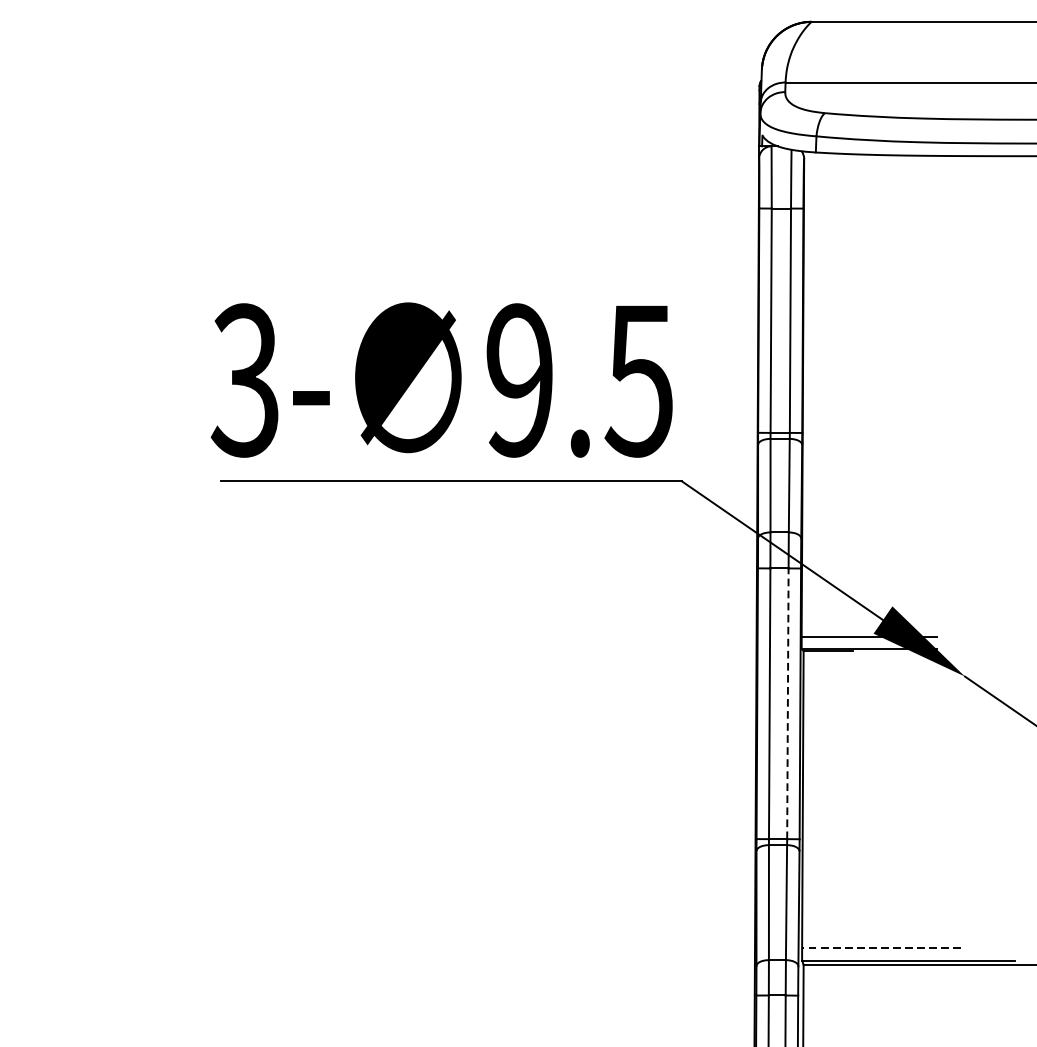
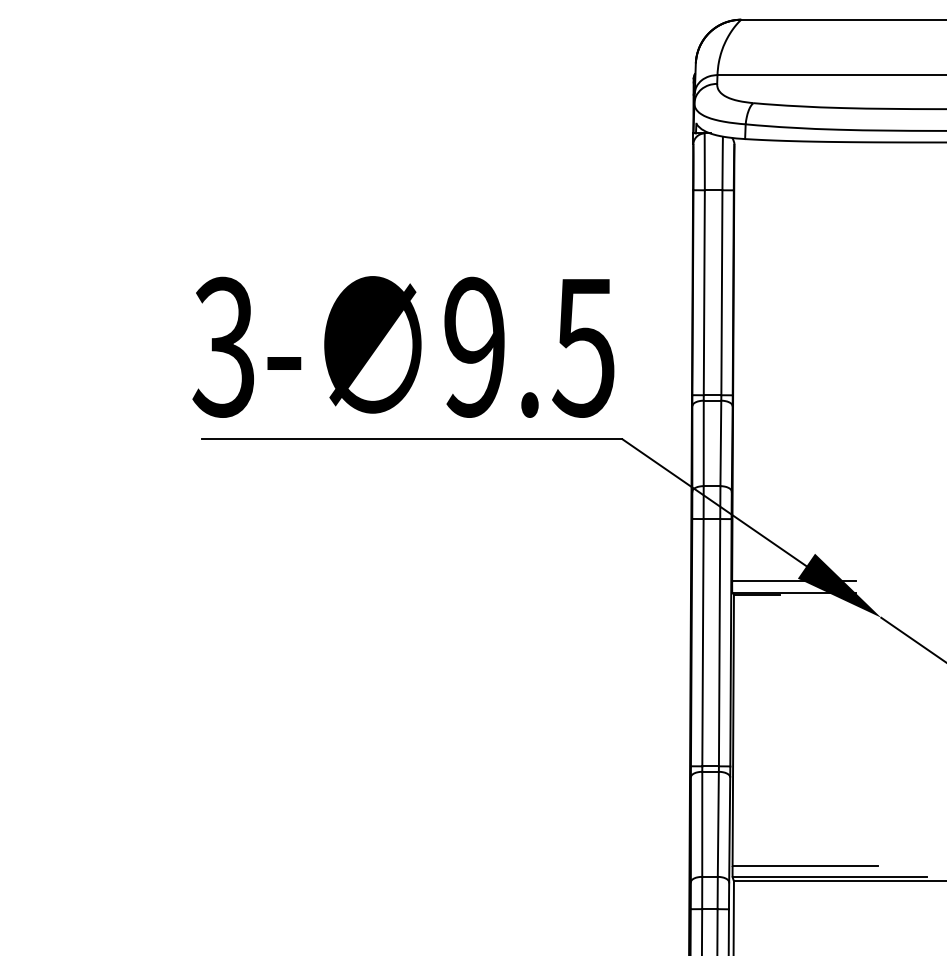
line: (787, 703) -> (719, 642), dashed -> solid
line: (881, 948) -> (805, 866), dashed -> solid

